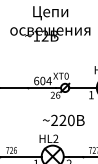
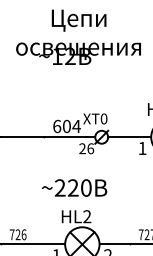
text: (63, 120) -> (74, 188), moved

